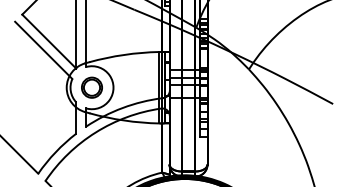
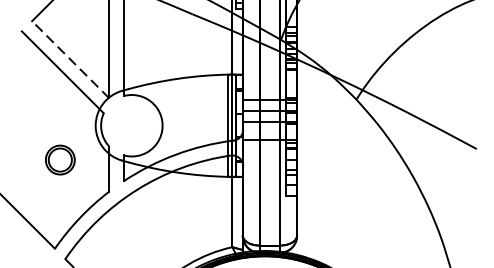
line: (48, 41) -> (69, 59), solid -> dashed
part: (91, 87) -> (59, 159), moved

